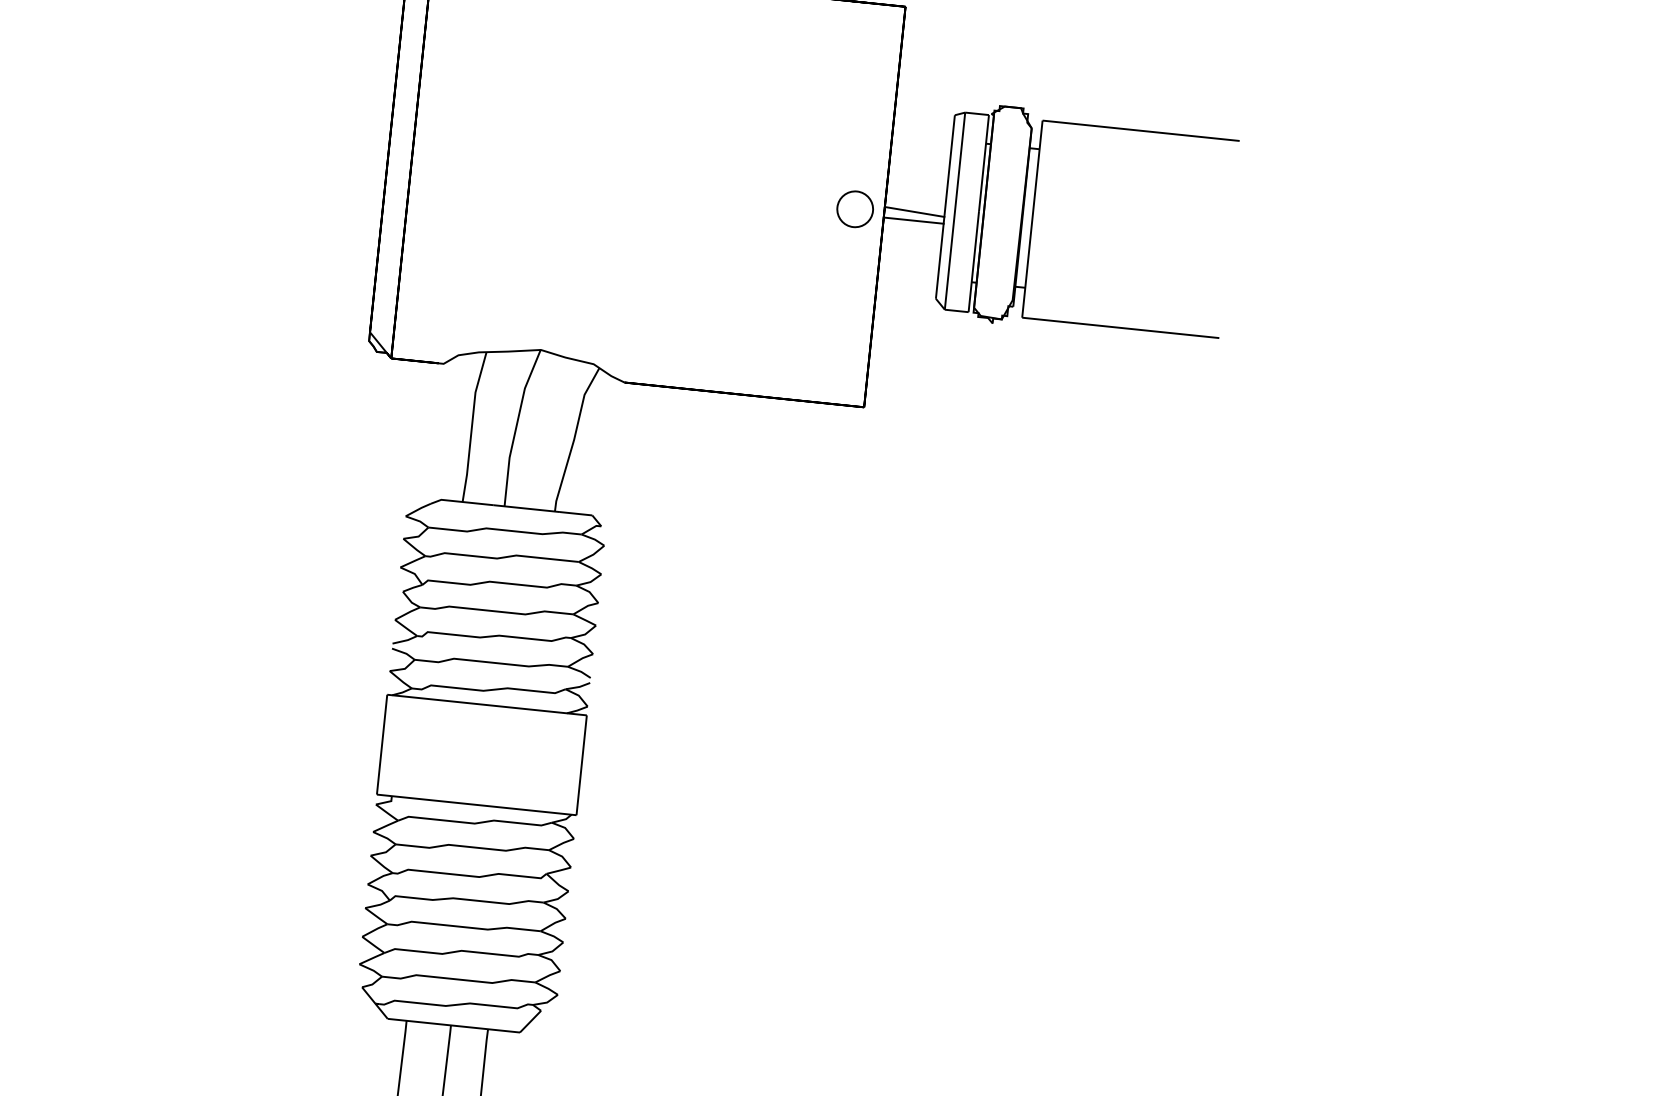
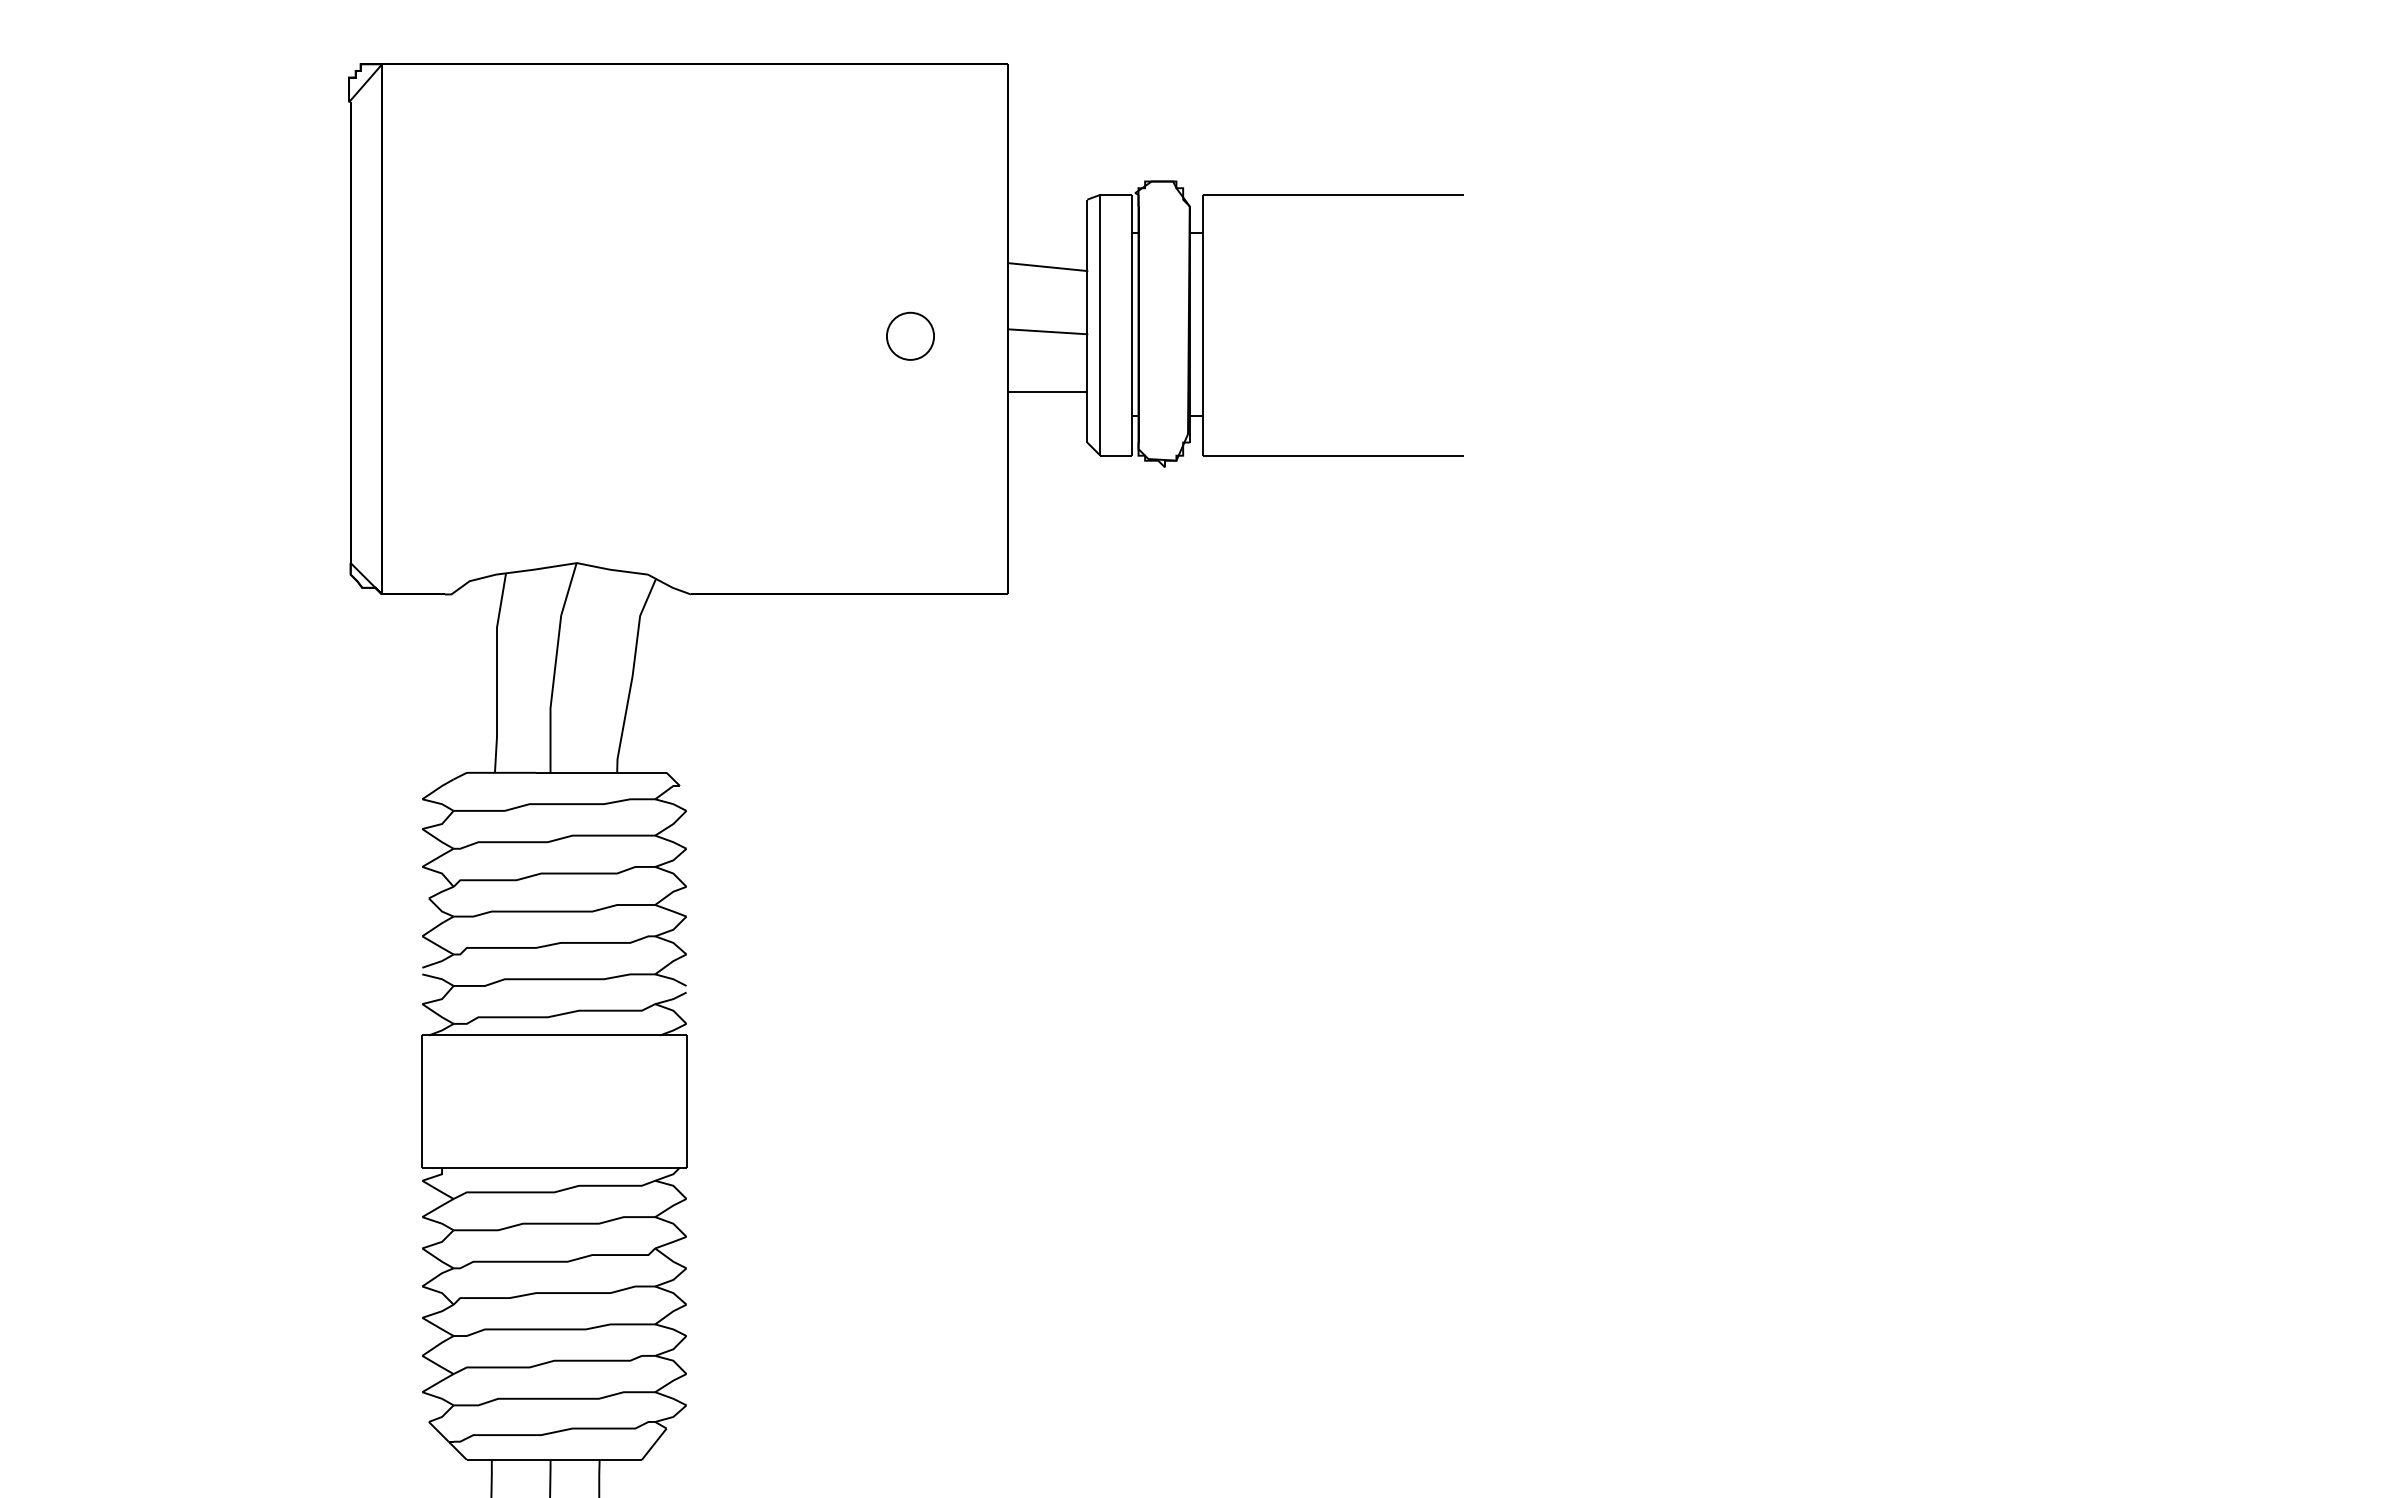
line: (919, 163) -> (1047, 267), added
circle: (855, 208) -> (910, 335), moved
line: (913, 220) -> (1047, 392), moved

